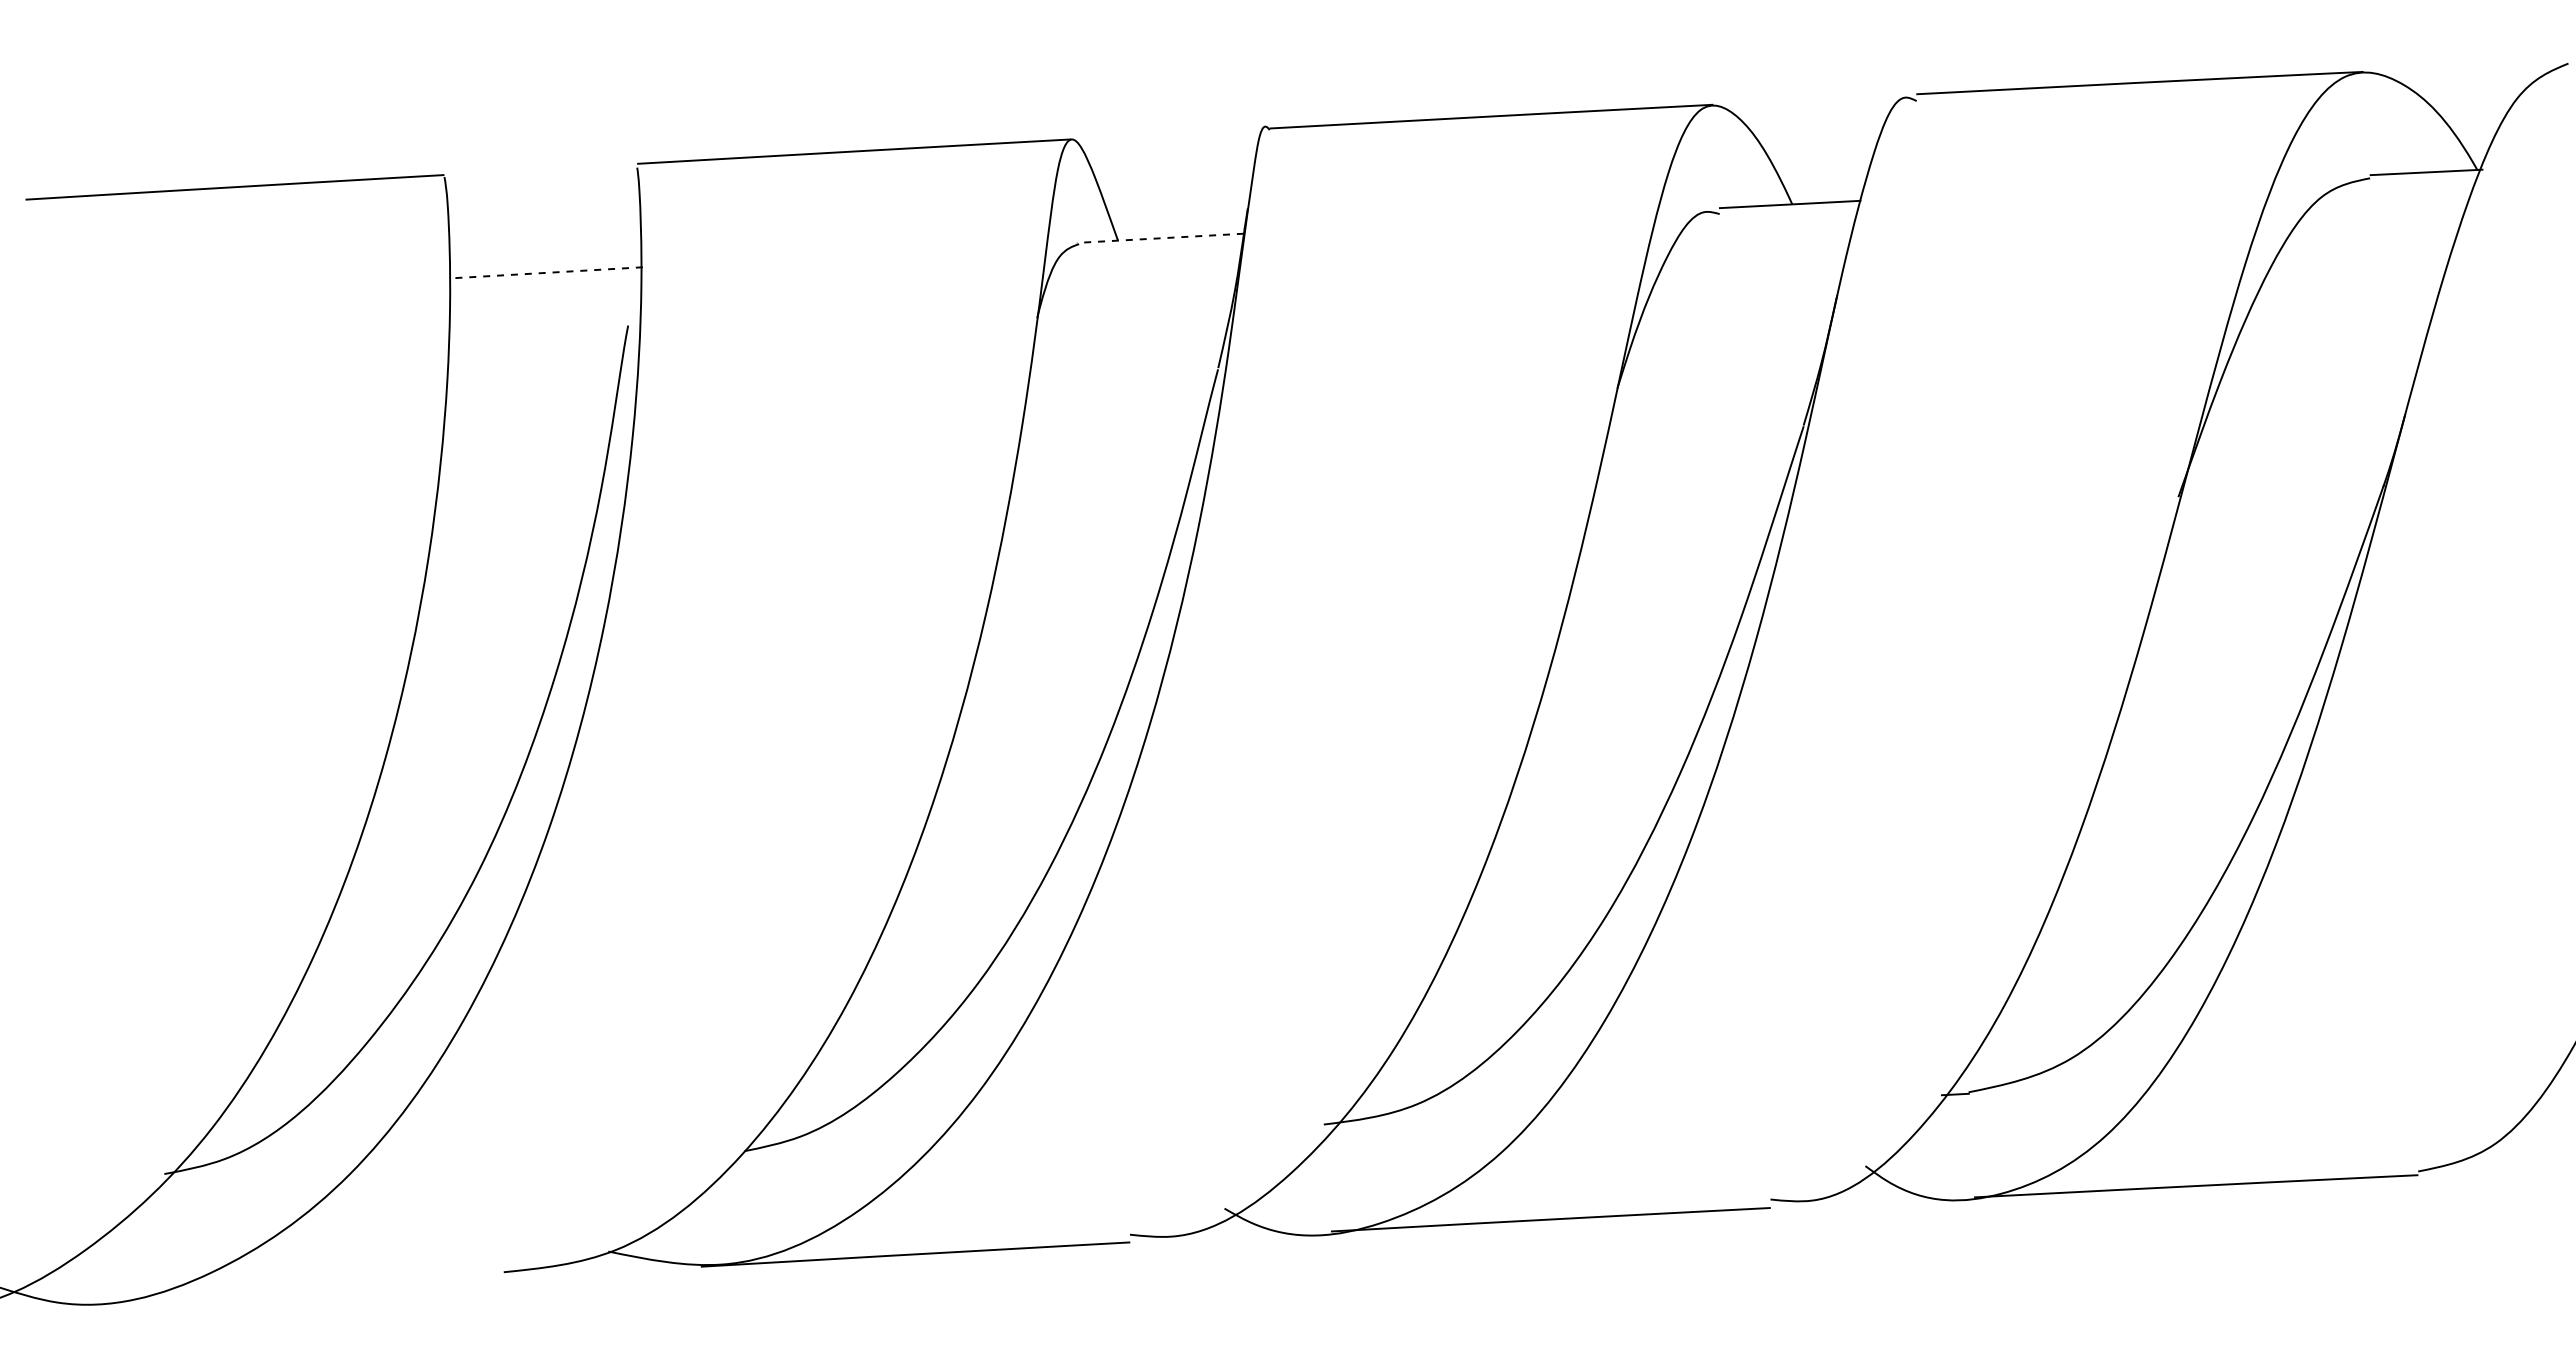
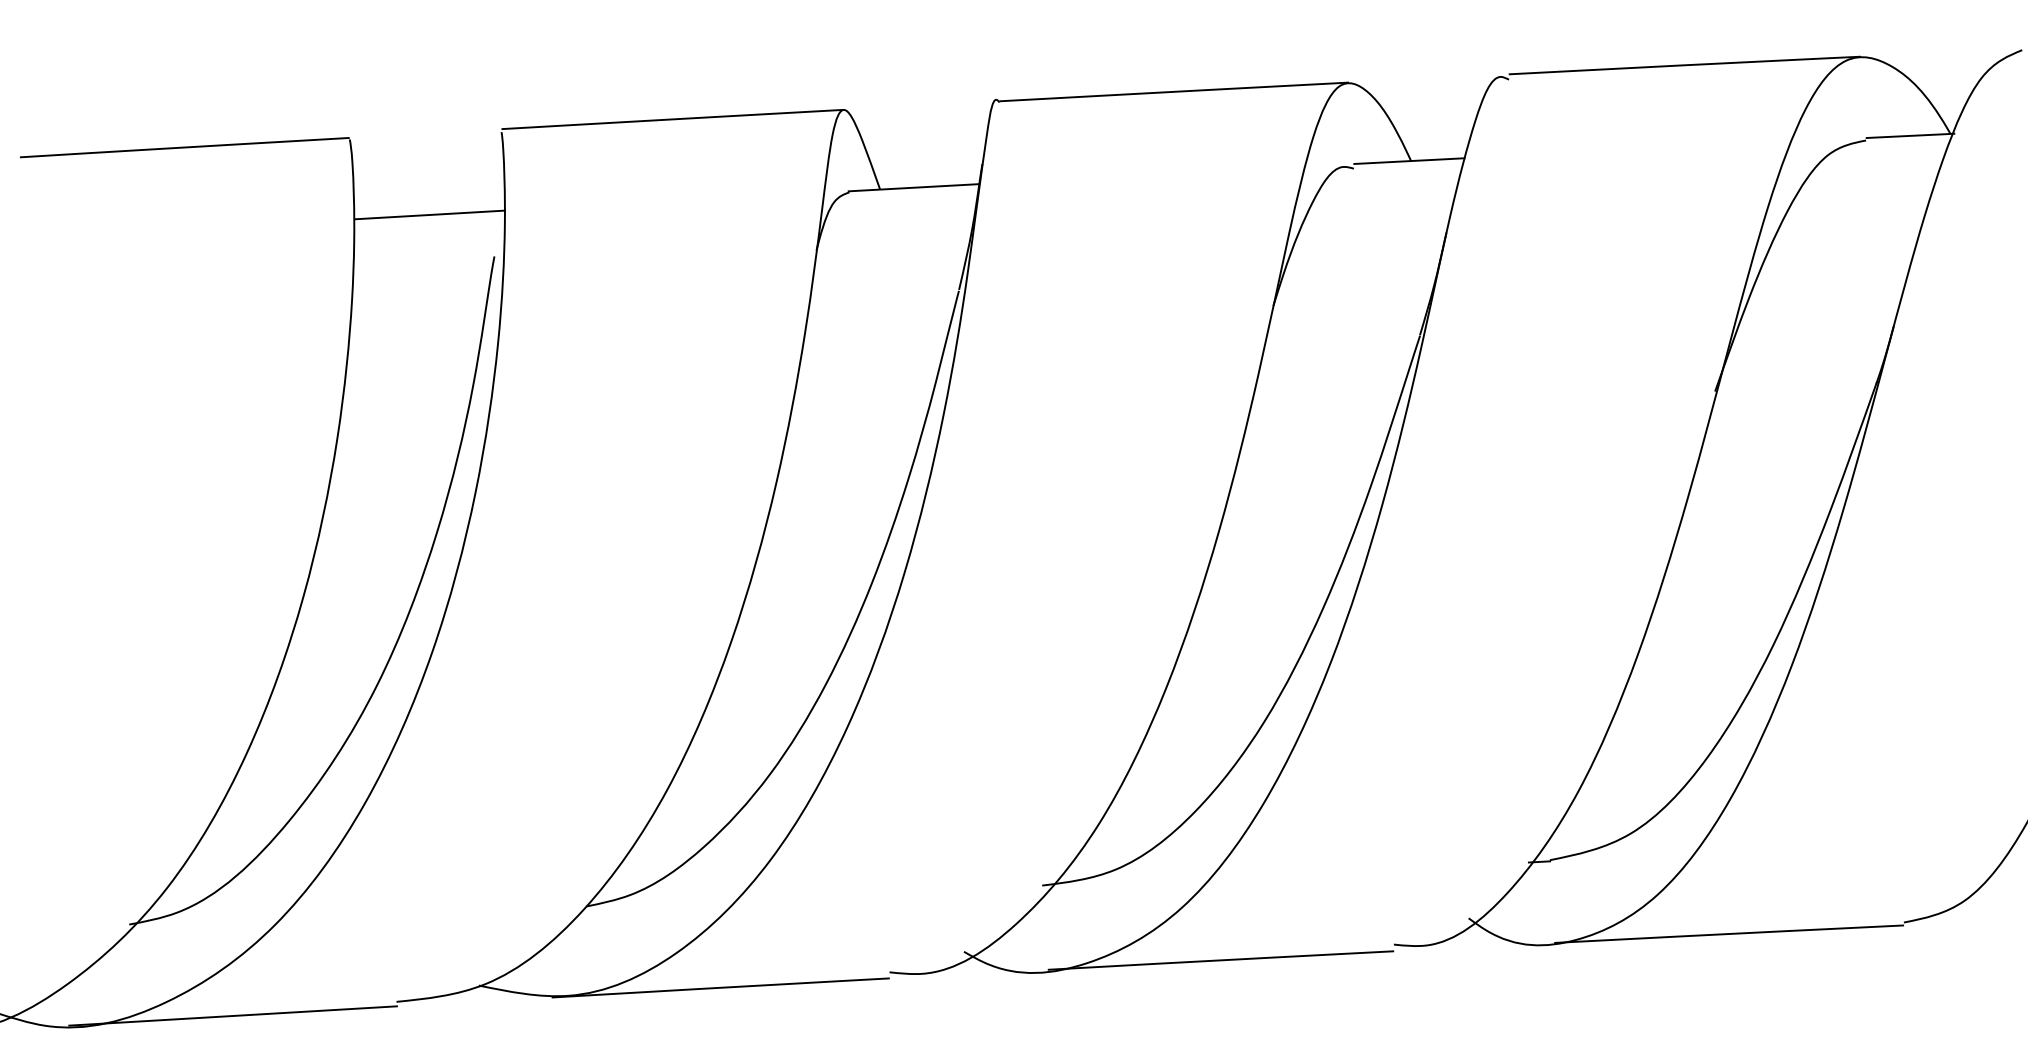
line: (1160, 238) -> (913, 187), dashed -> solid
line: (546, 272) -> (430, 214), dashed -> solid
line: (296, 1289) -> (233, 1015), added

